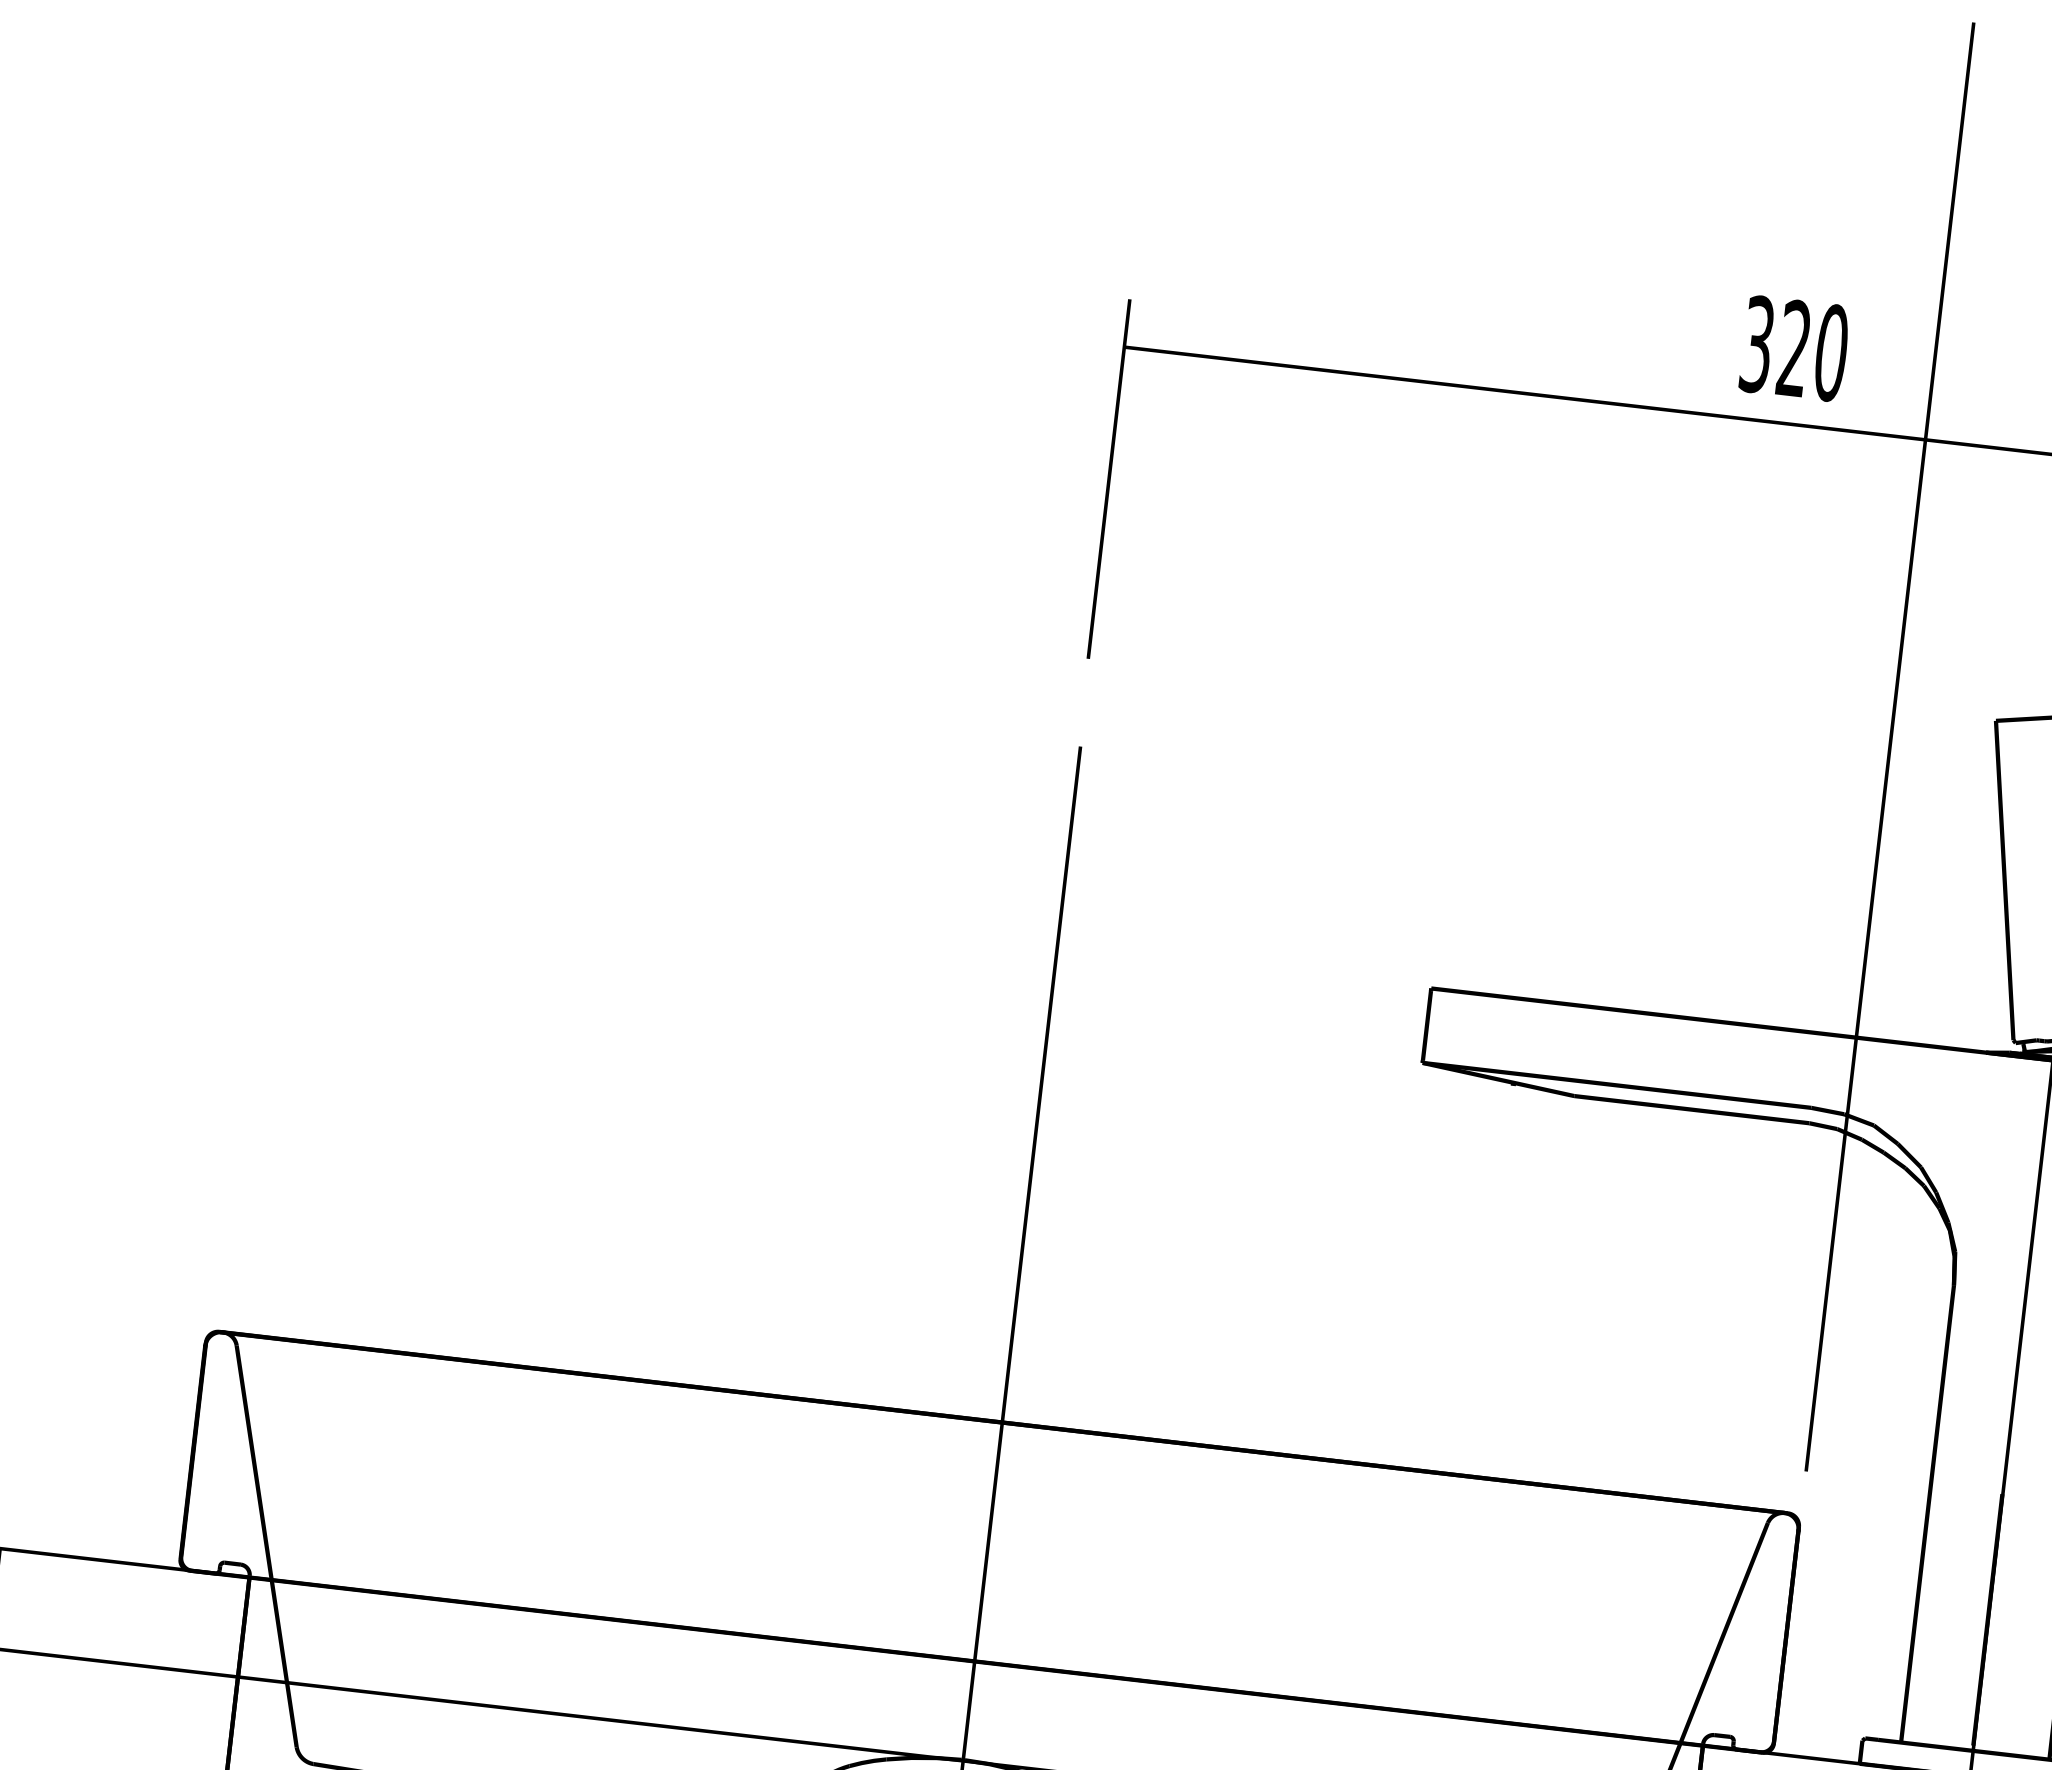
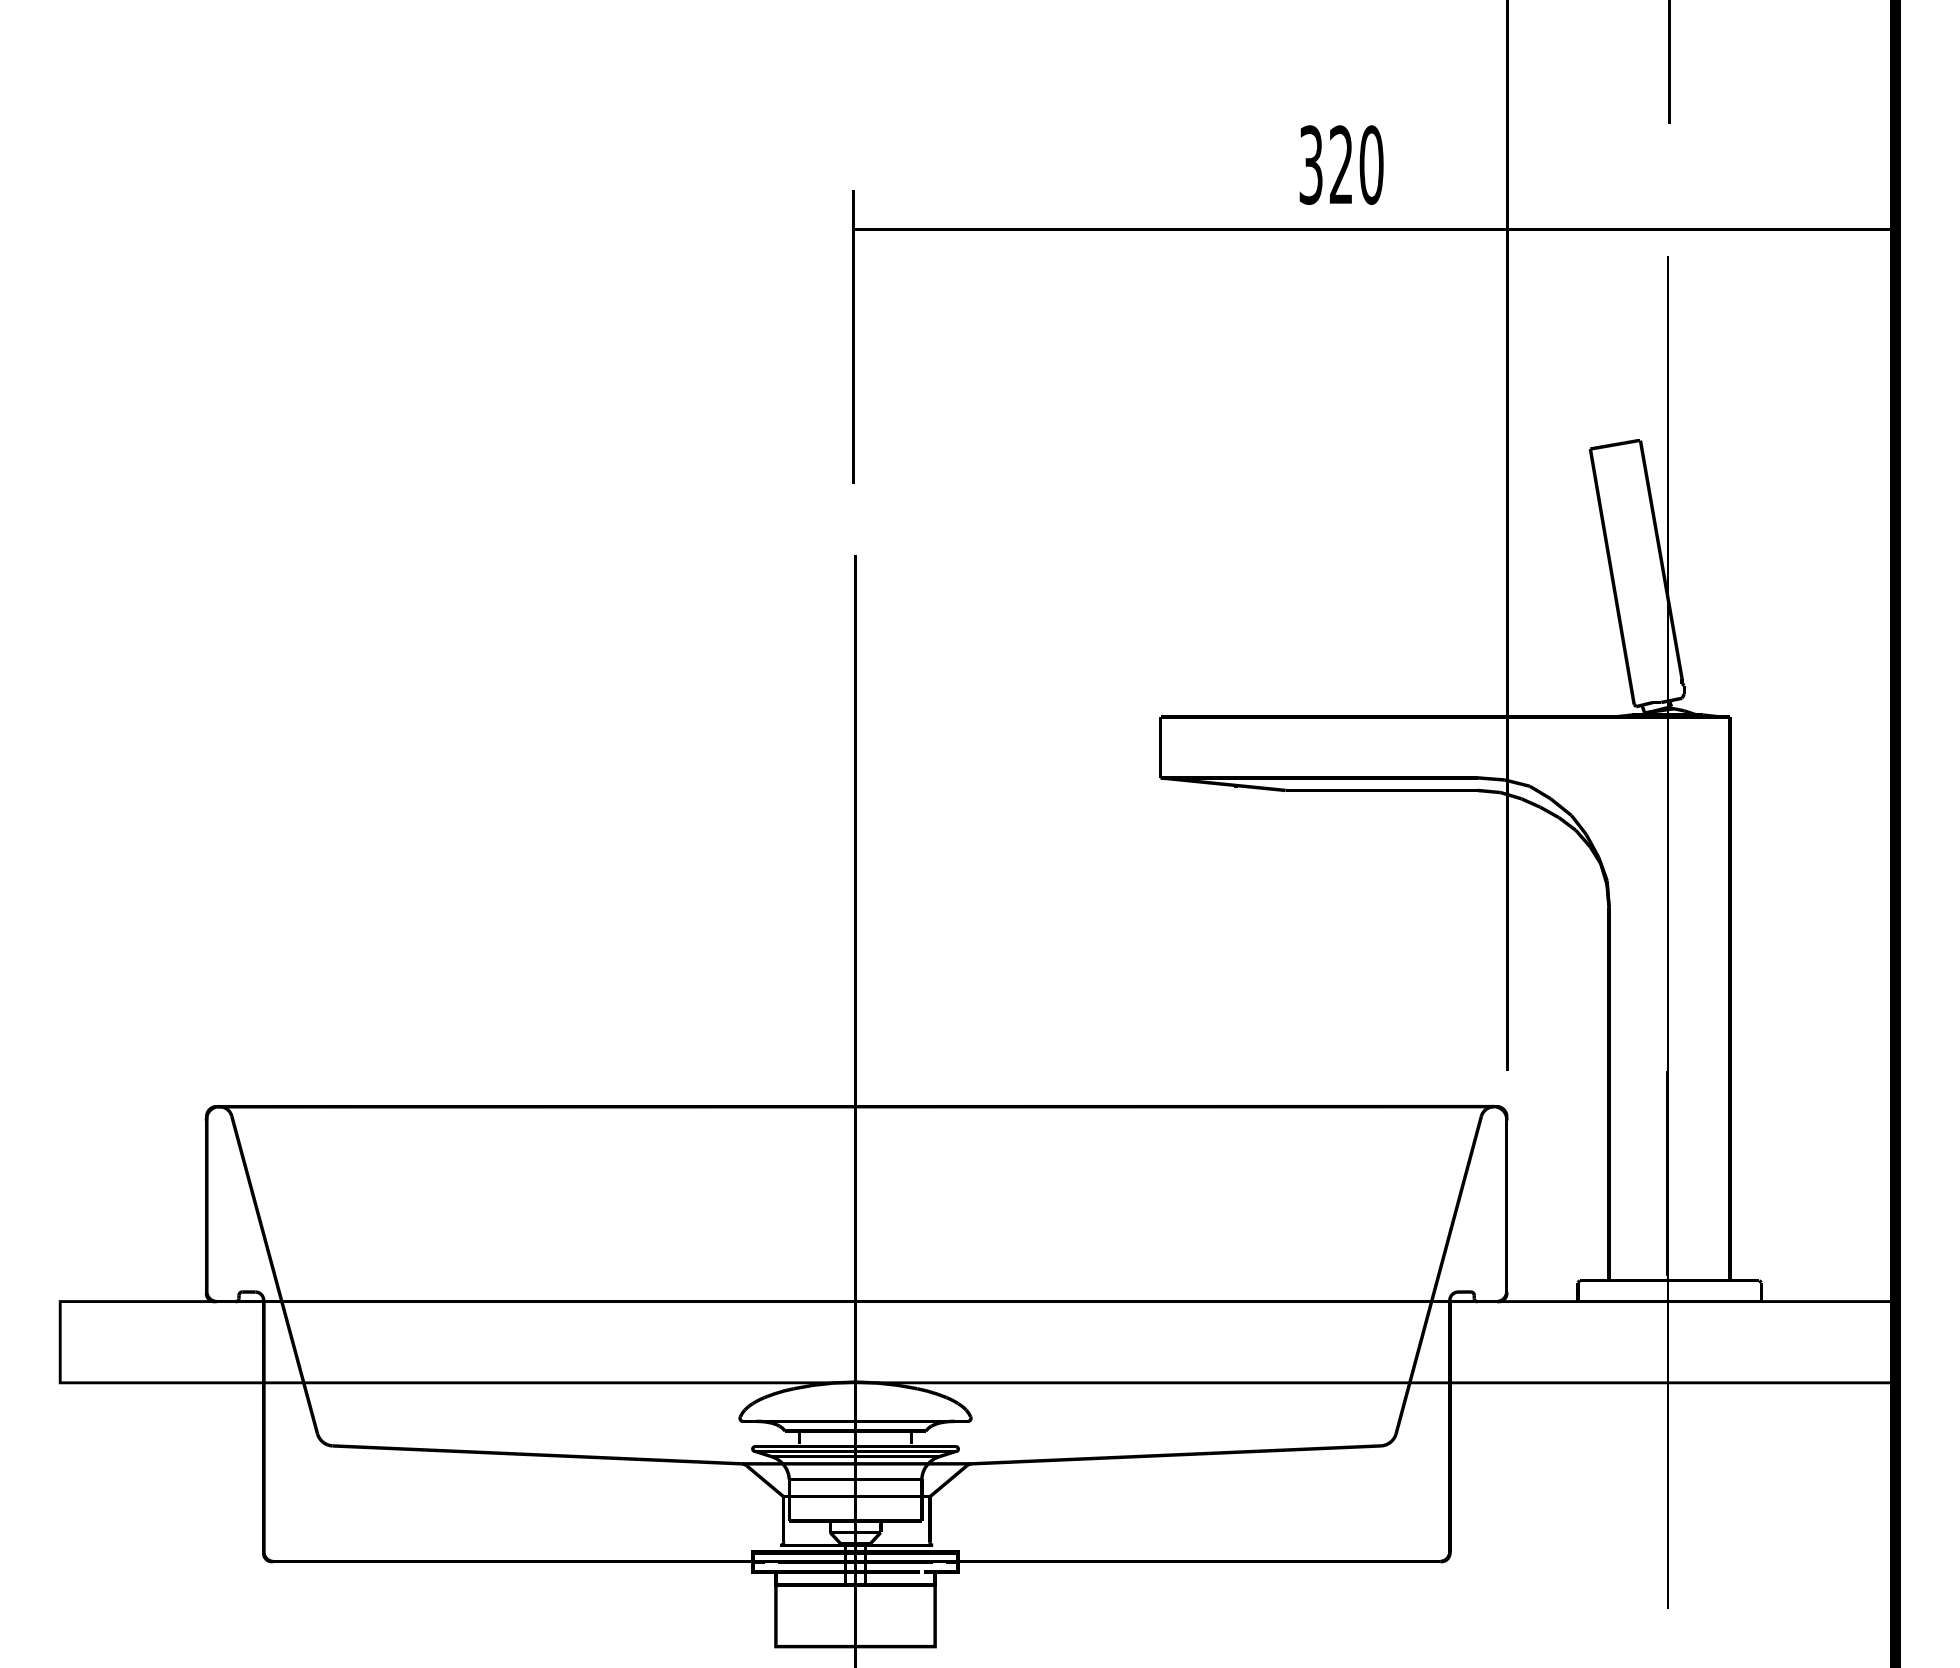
text: (1794, 348) -> (1341, 164), moved

